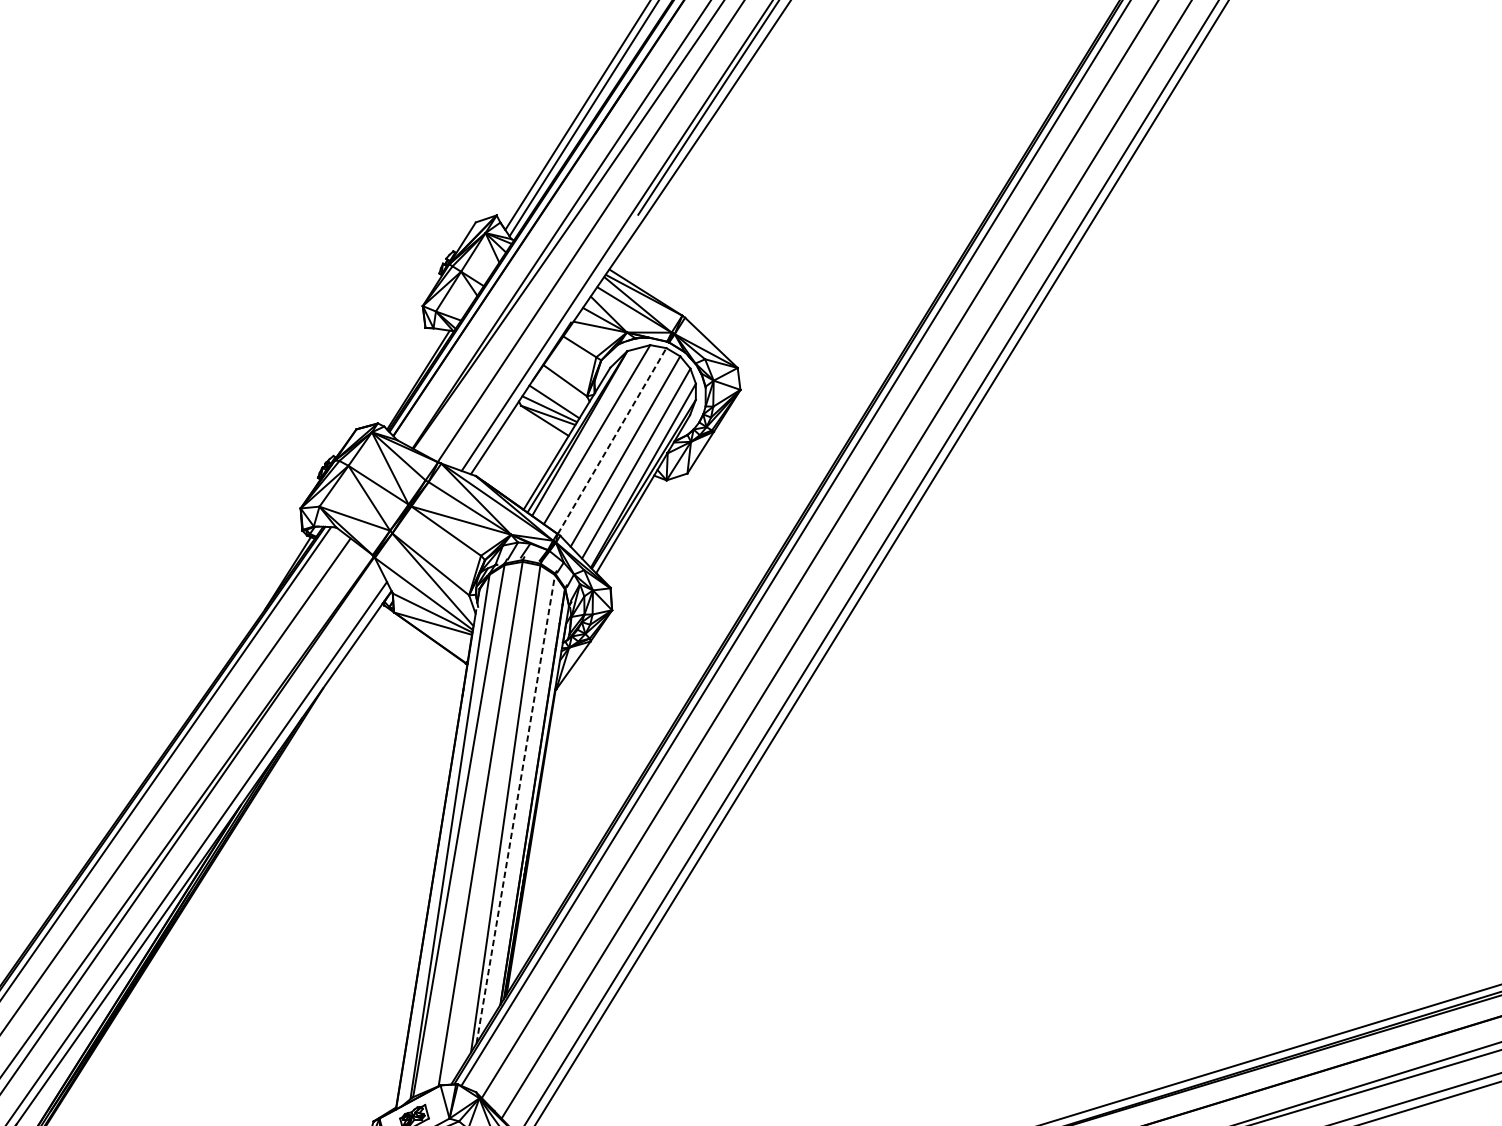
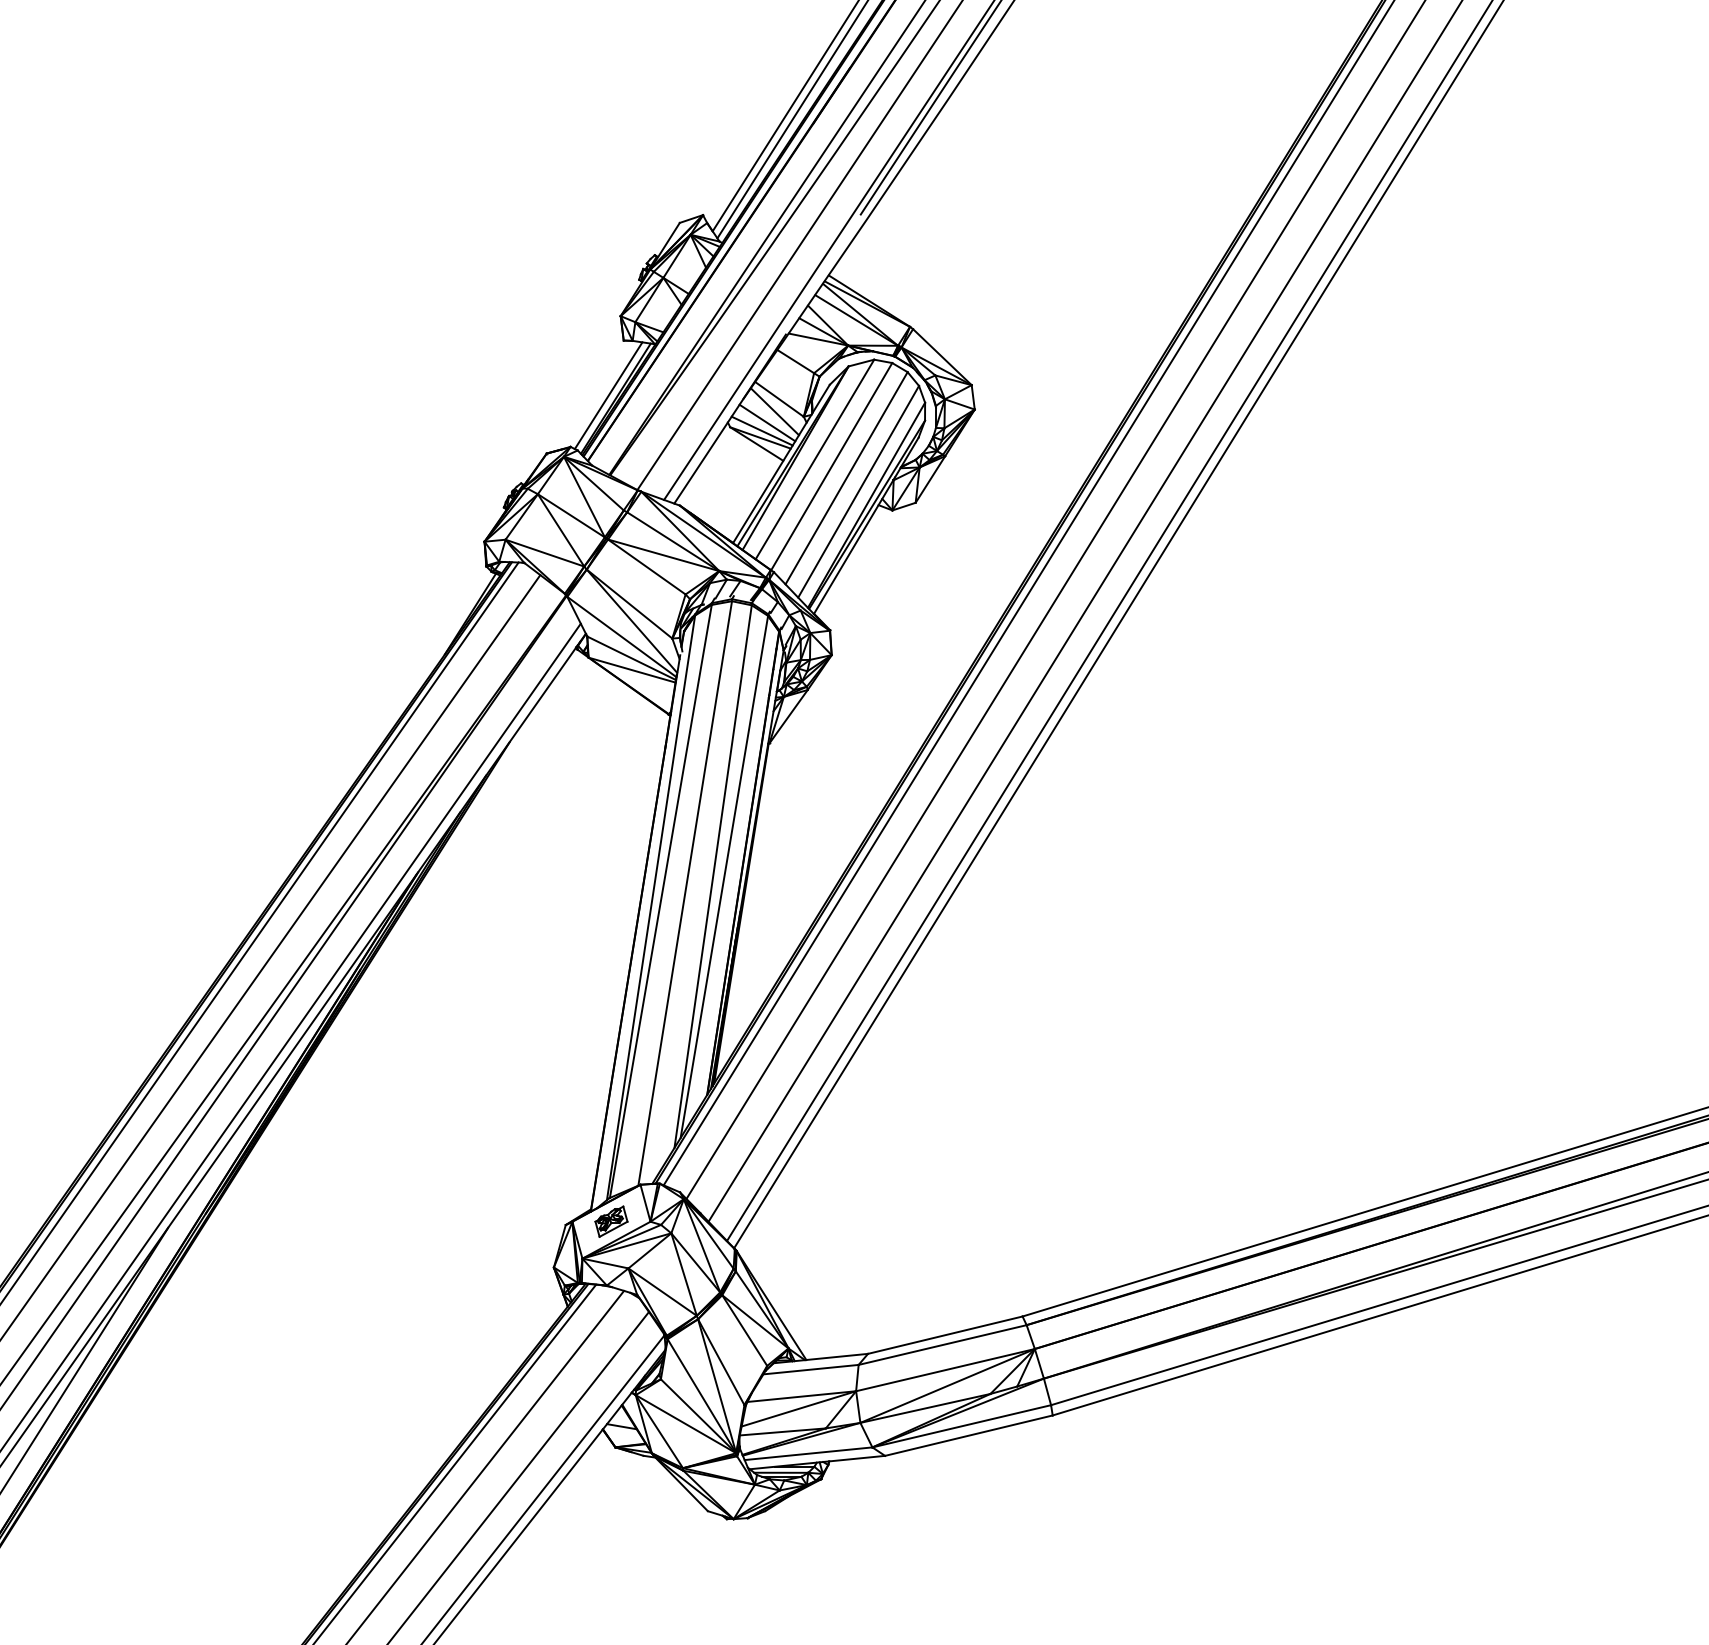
line: (411, 377) -> (608, 395), added
line: (560, 391) -> (774, 411), added
line: (611, 440) -> (831, 466), dashed -> solid
line: (515, 808) -> (724, 876), dashed -> solid

